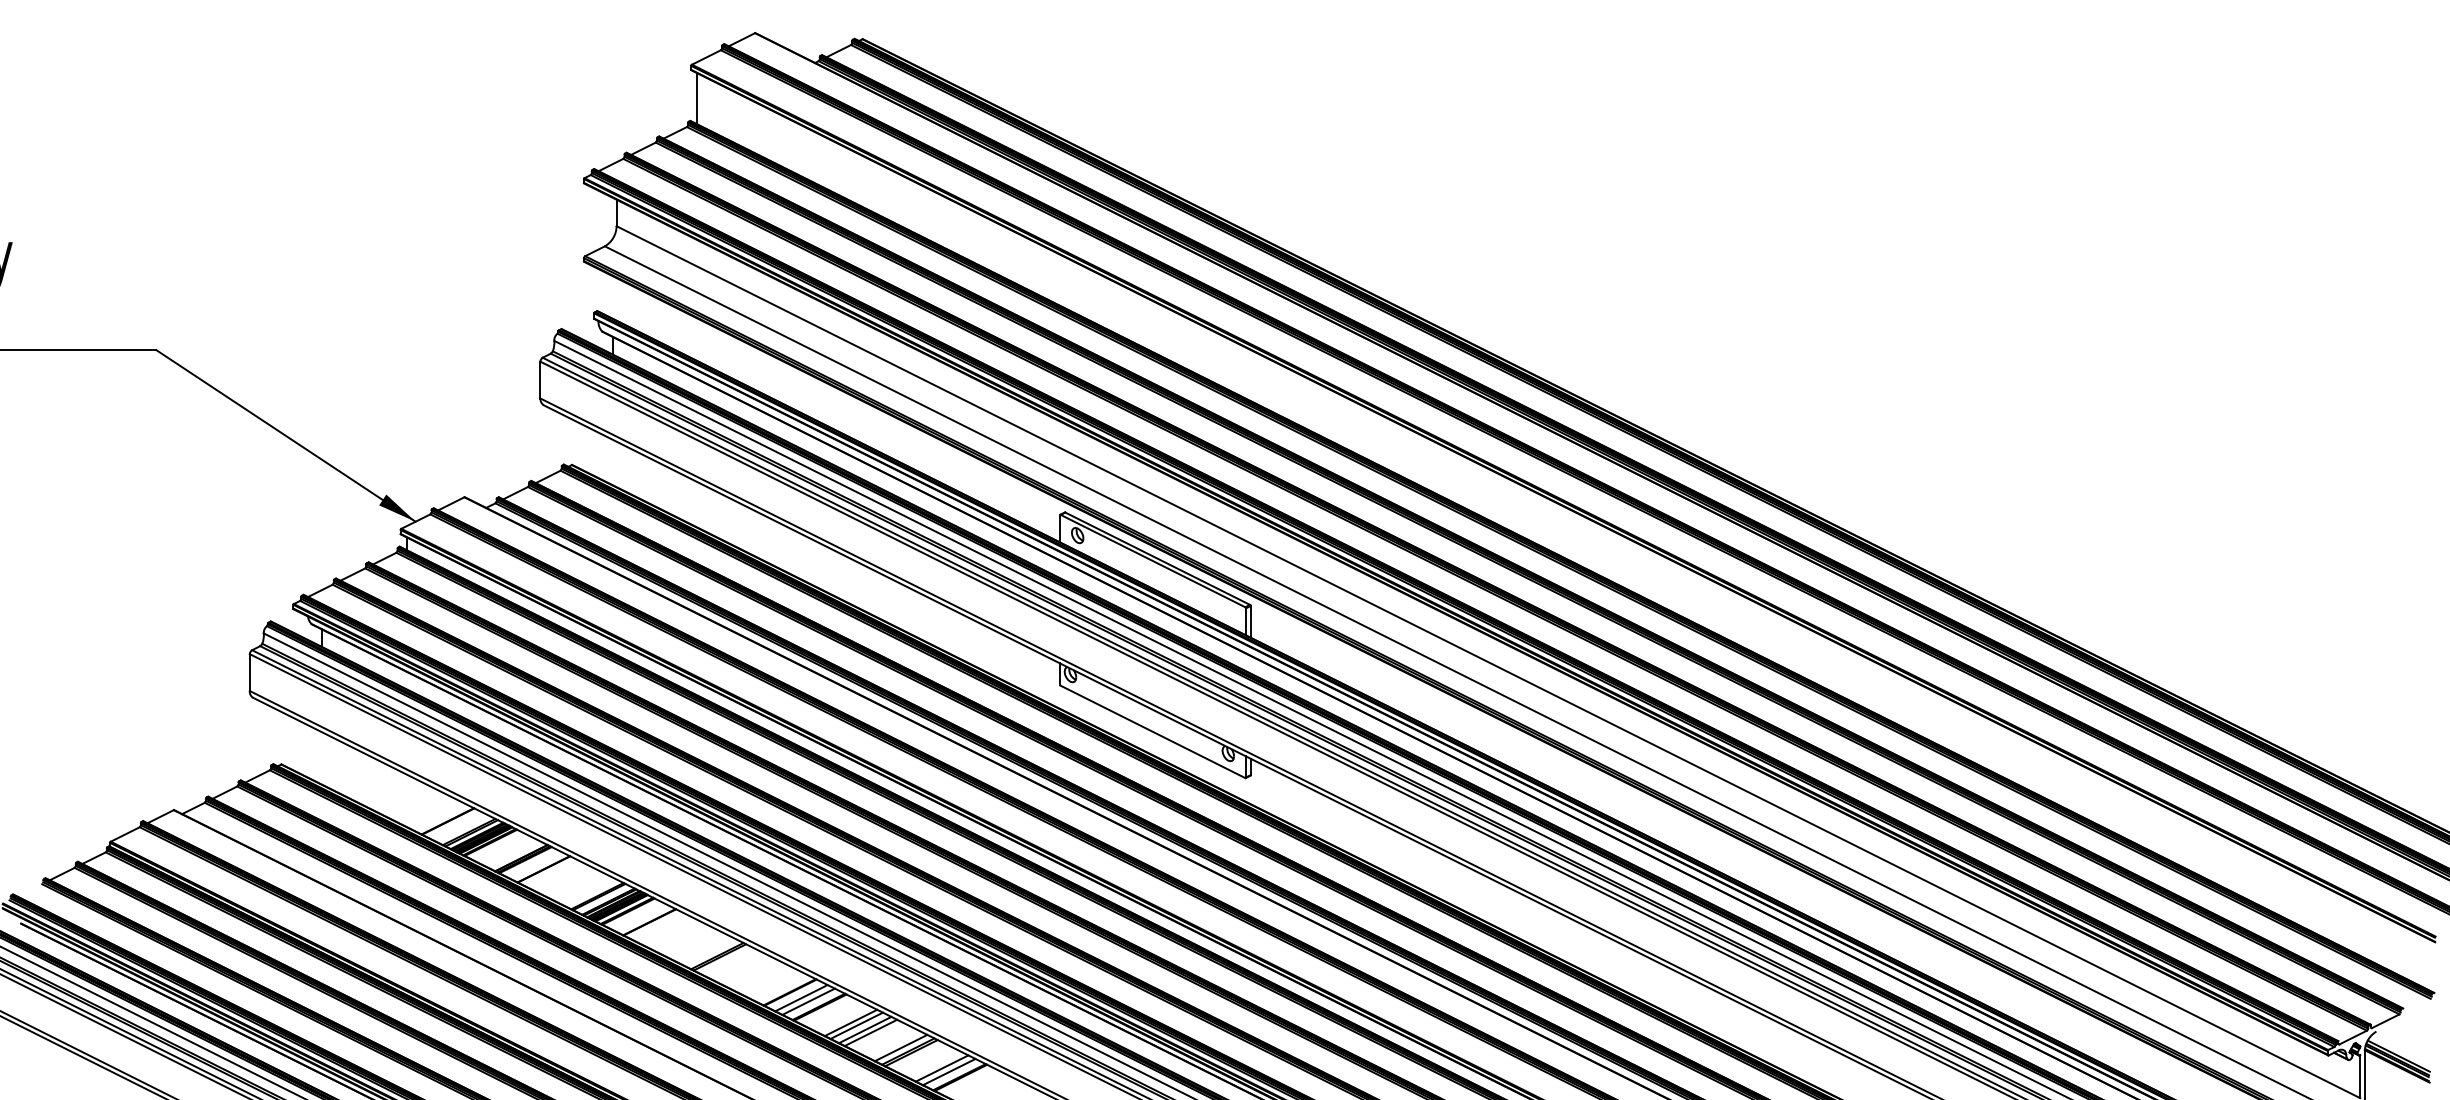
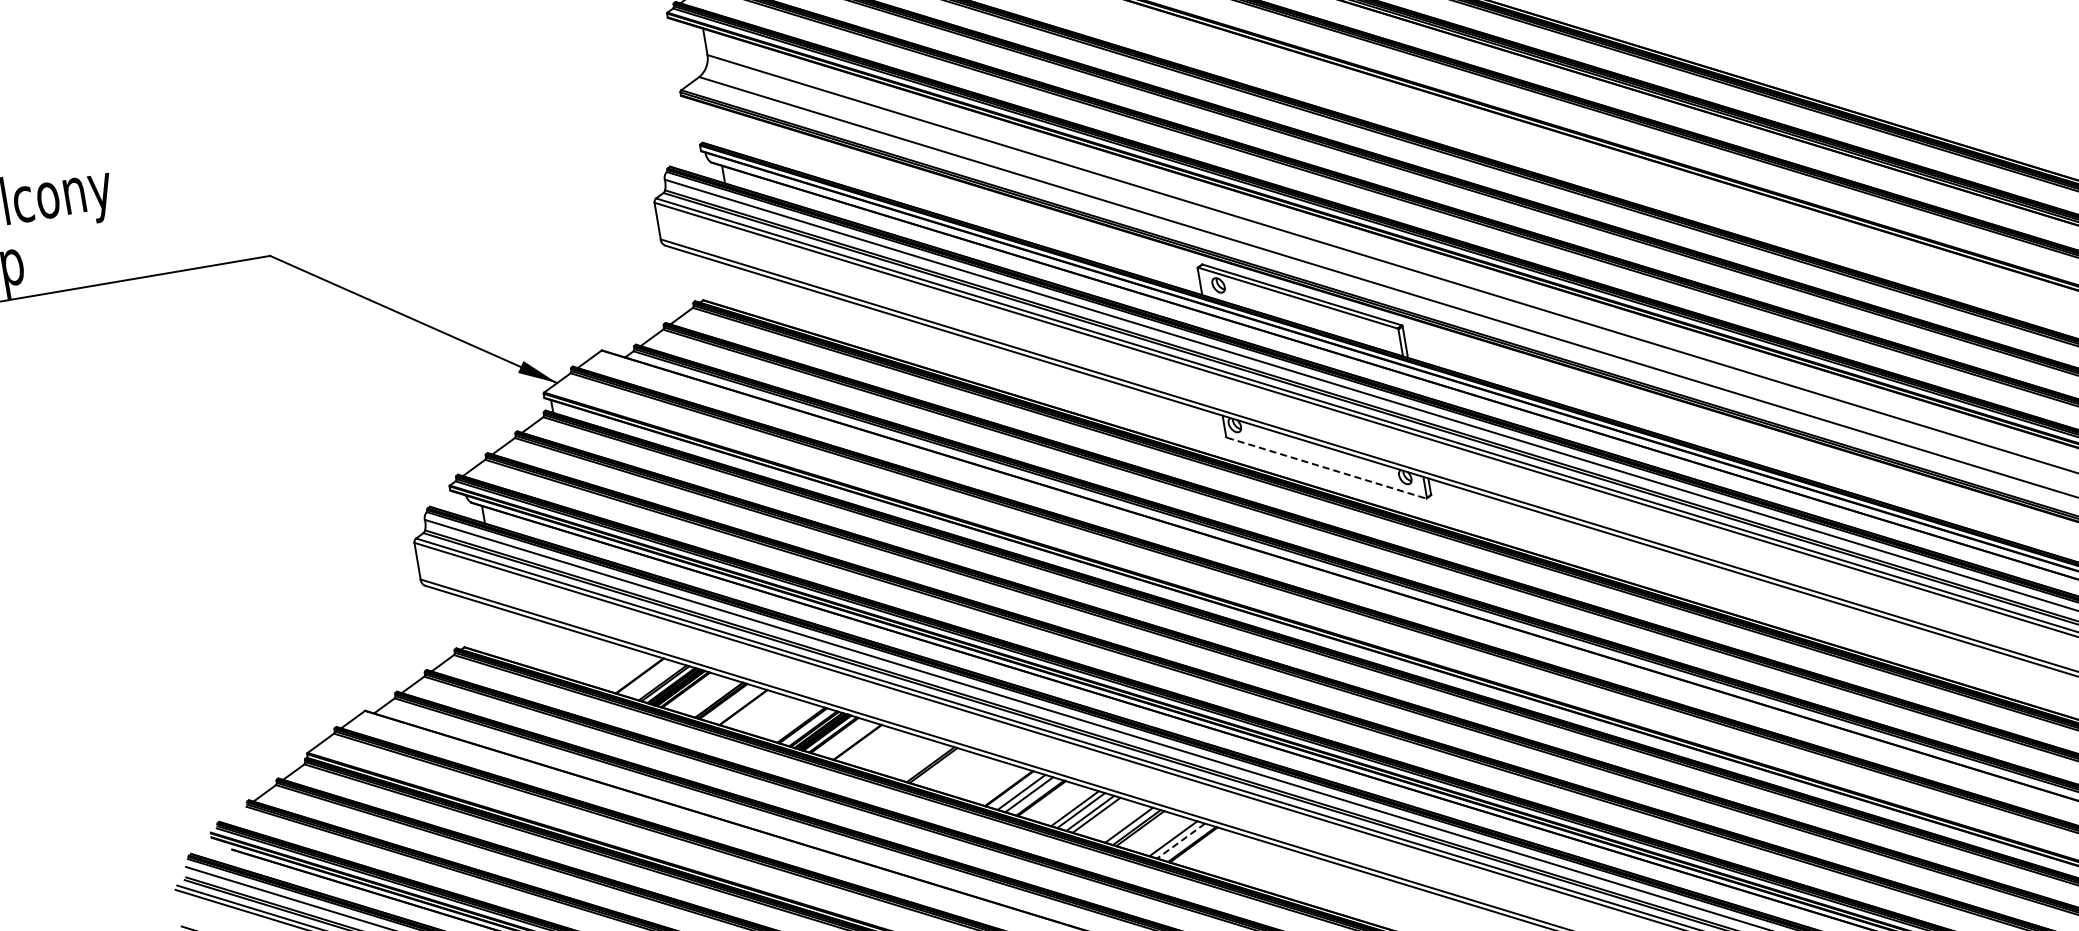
line: (1153, 732) -> (1327, 468), solid -> dashed
line: (948, 1072) -> (1180, 841), solid -> dashed

